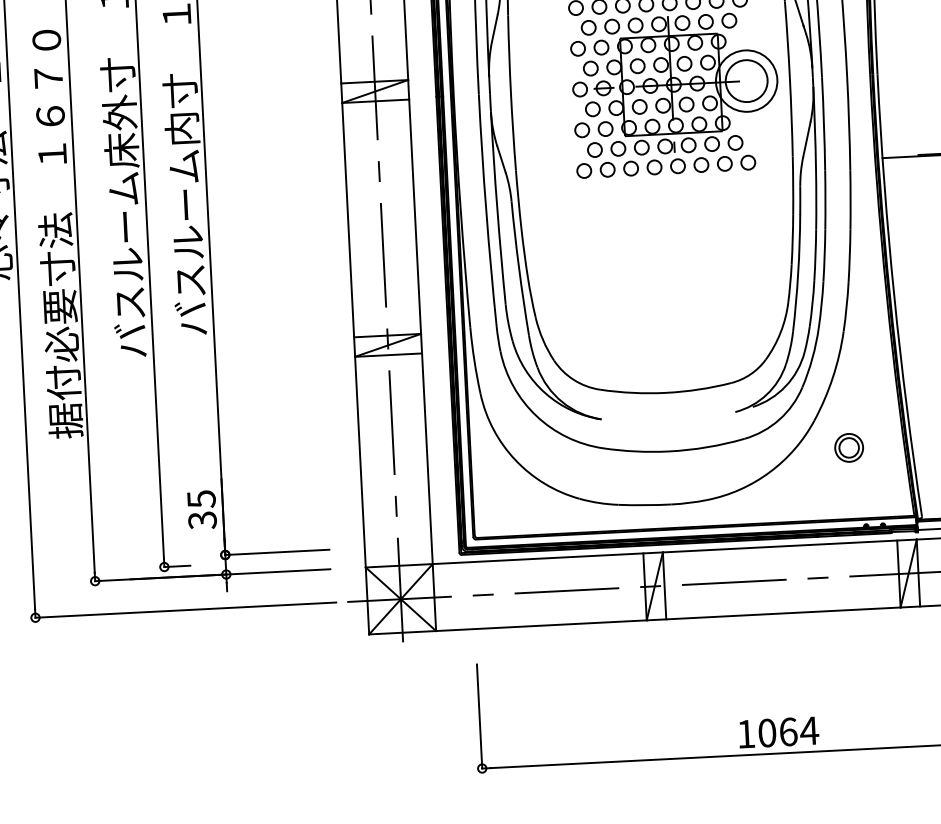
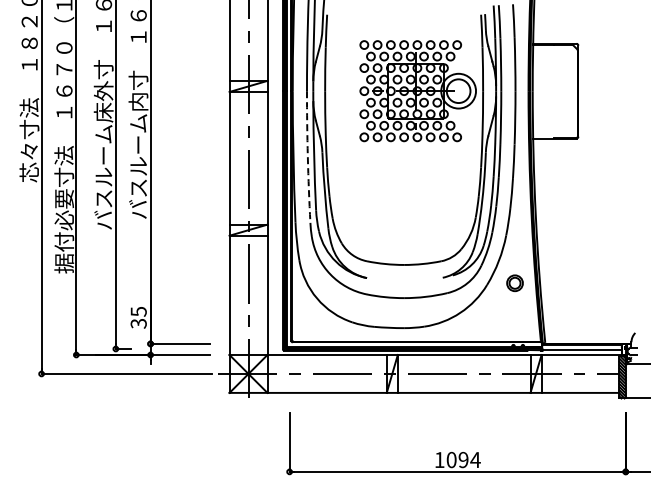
arc: (485, 211) -> (307, 157), solid -> dashed
part: (848, 448) -> (514, 283), moved
text: (788, 732) -> (463, 460), 1064 -> 1094

